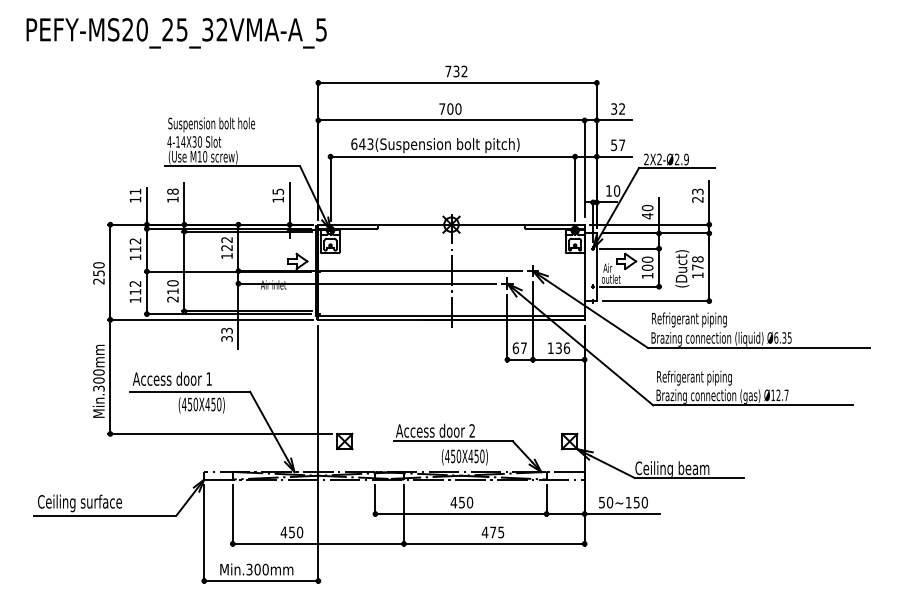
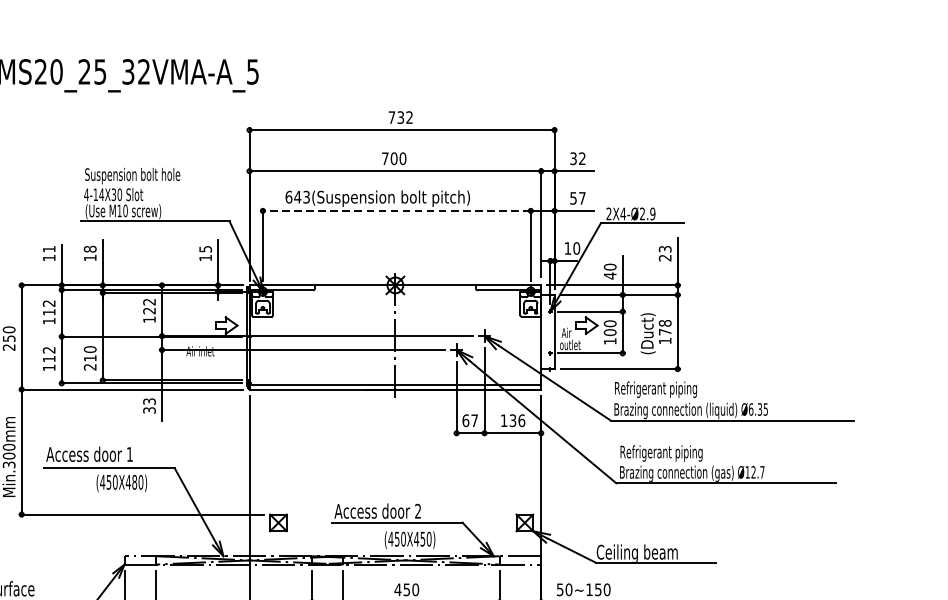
line: (452, 156) -> (396, 210), solid -> dashed
text: (659, 159) -> (623, 213), 2X2-Ø2.9 -> 2X4-Ø2.9
text: (213, 404) -> (134, 482), (450X450) -> (450X480)

